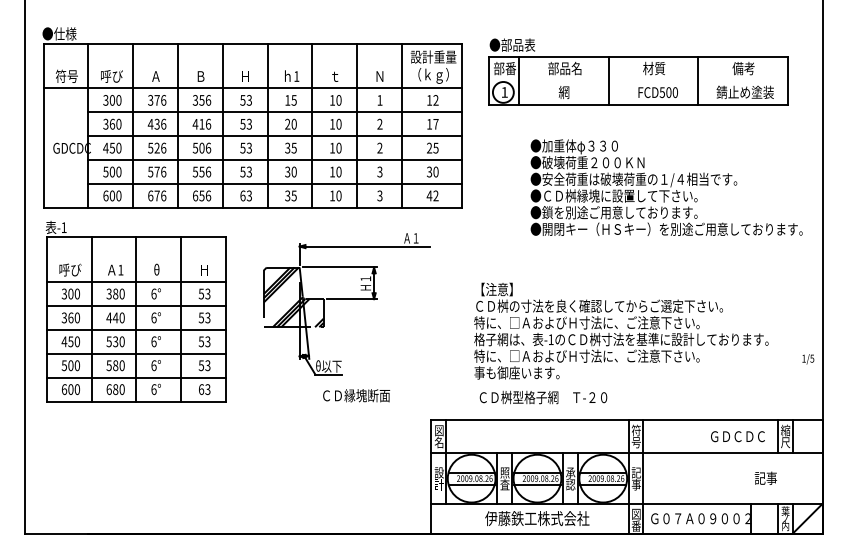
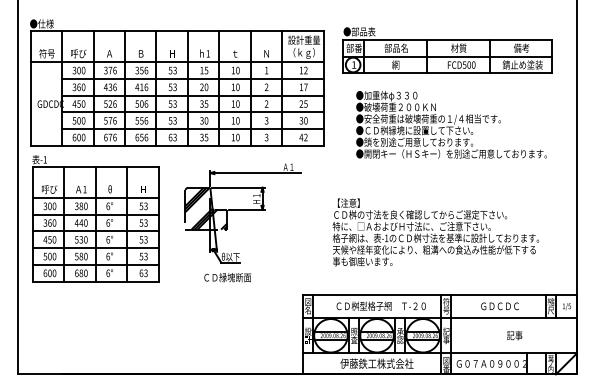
line: (638, 80) -> (447, 56), added
text: (666, 187) -> (451, 124), moved
text: (618, 355) -> (433, 249), 特に、□ＡおよびＨ寸法に、ご注意下さい。 -> 天候や経年変化により、粗溝への食込み性能が低下する
text: (808, 359) -> (567, 306), moved
text: (356, 395) -> (227, 277), moved
text: (543, 397) -> (381, 306), moved
text: (737, 436) -> (499, 306), moved
text: (765, 477) -> (514, 334), moved

